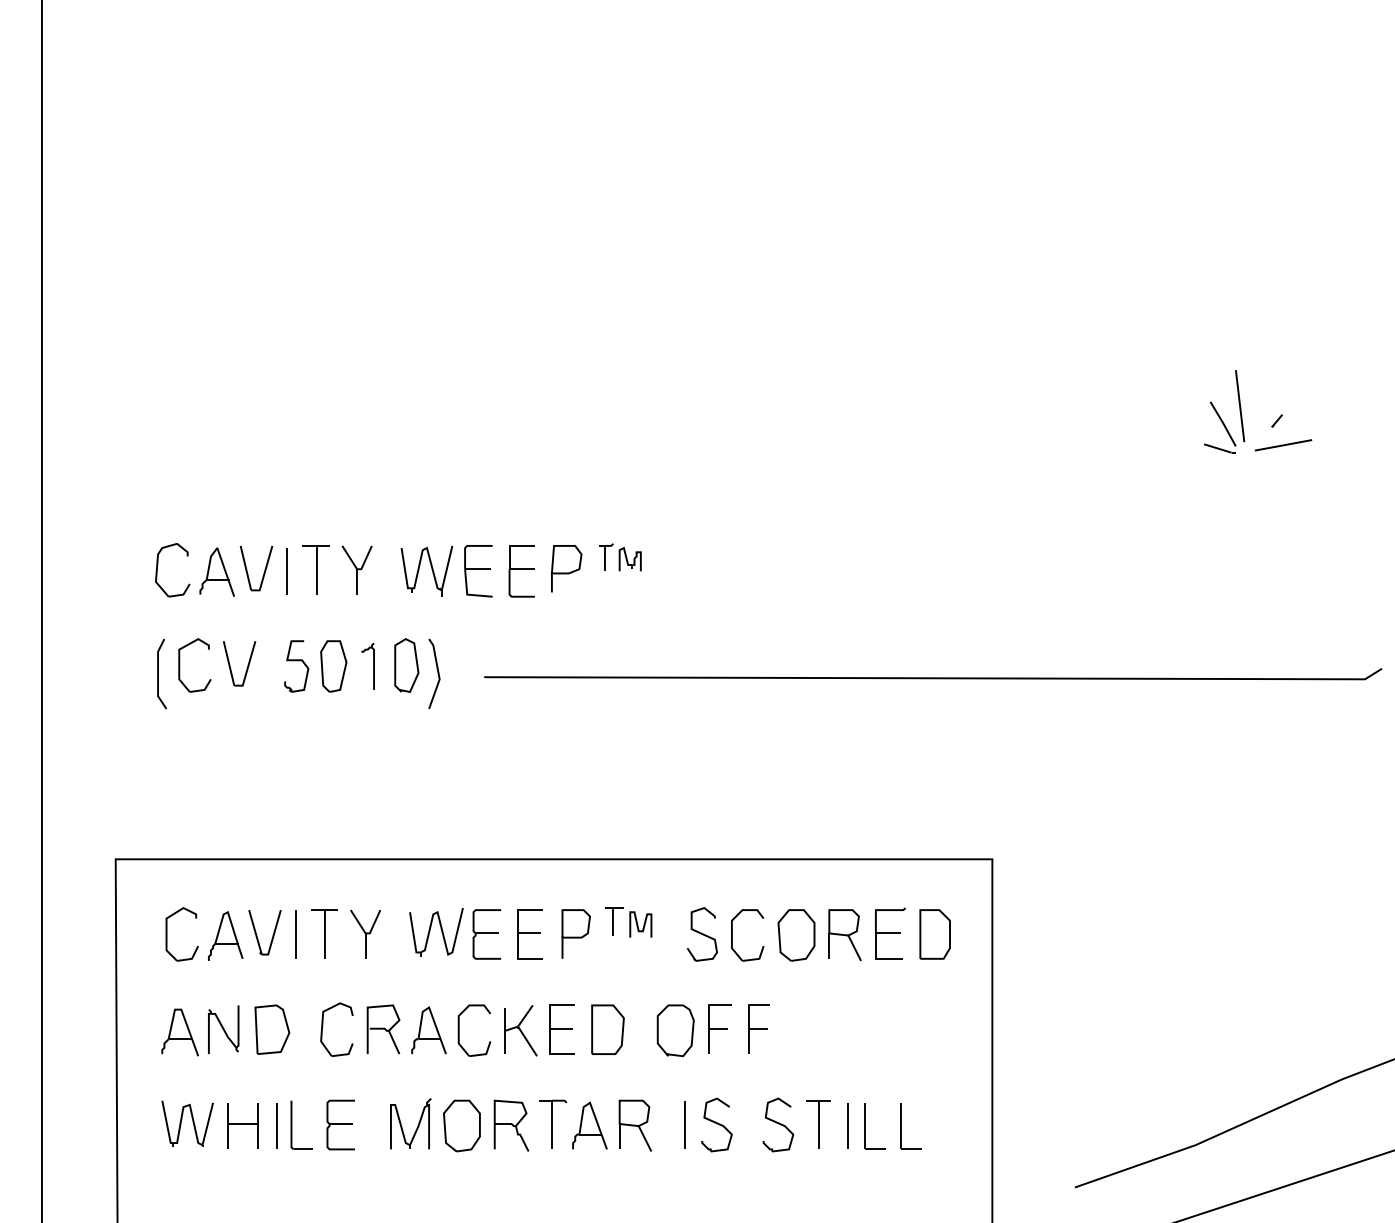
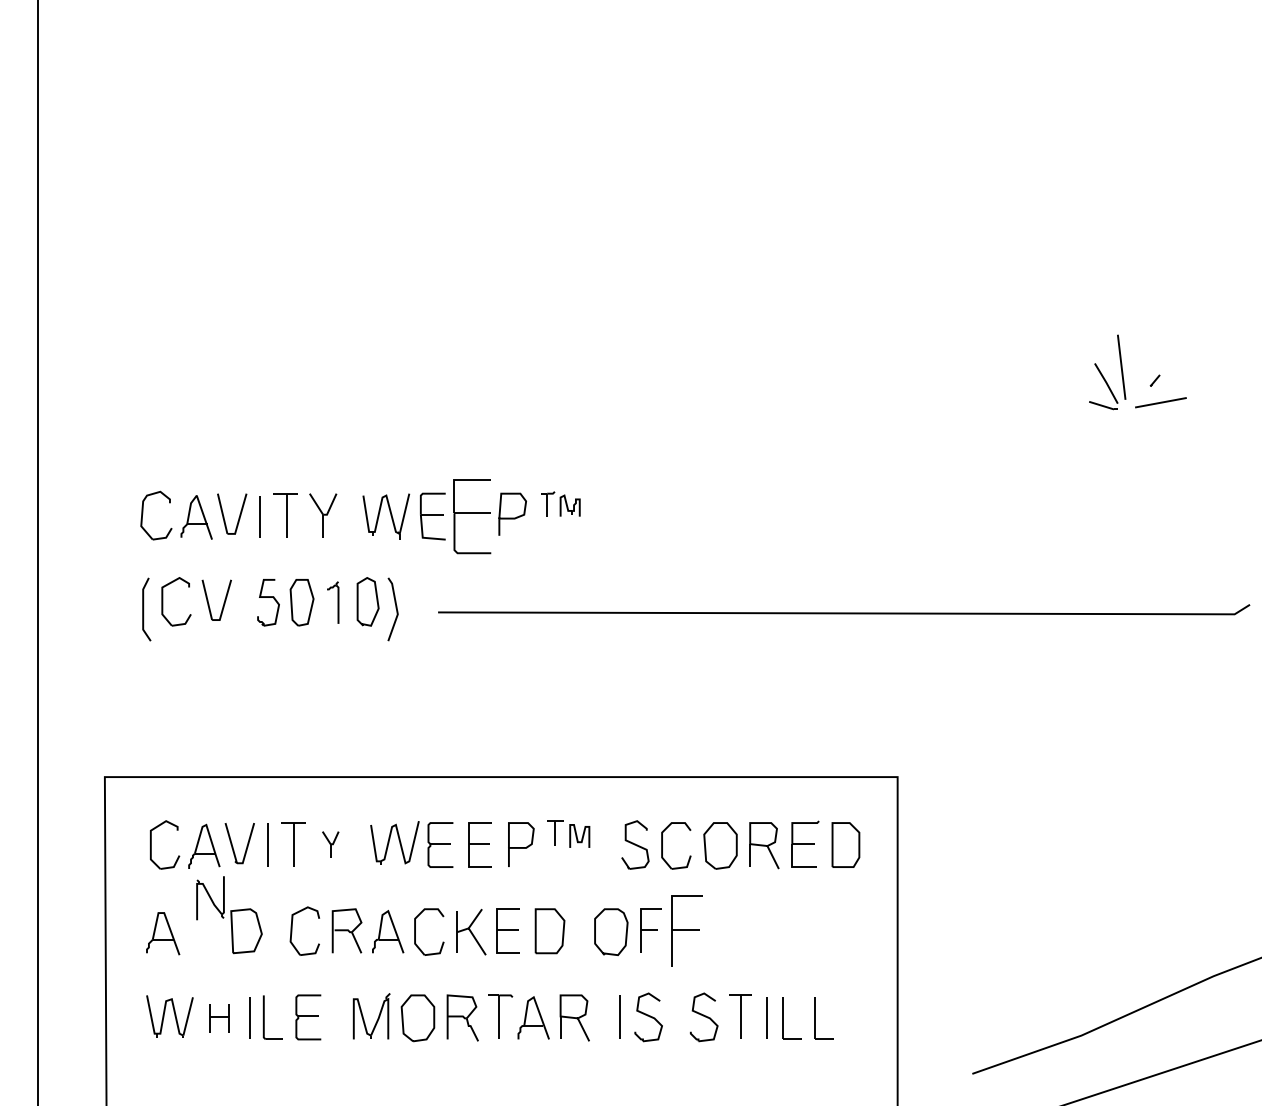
part: (521, 571) -> (471, 516), size x1.6
part: (365, 933) -> (330, 844), size x0.6
part: (758, 1028) -> (686, 930), size x1.6
part: (223, 1030) -> (210, 898), moved
part: (242, 1125) -> (219, 1017), size x0.7

